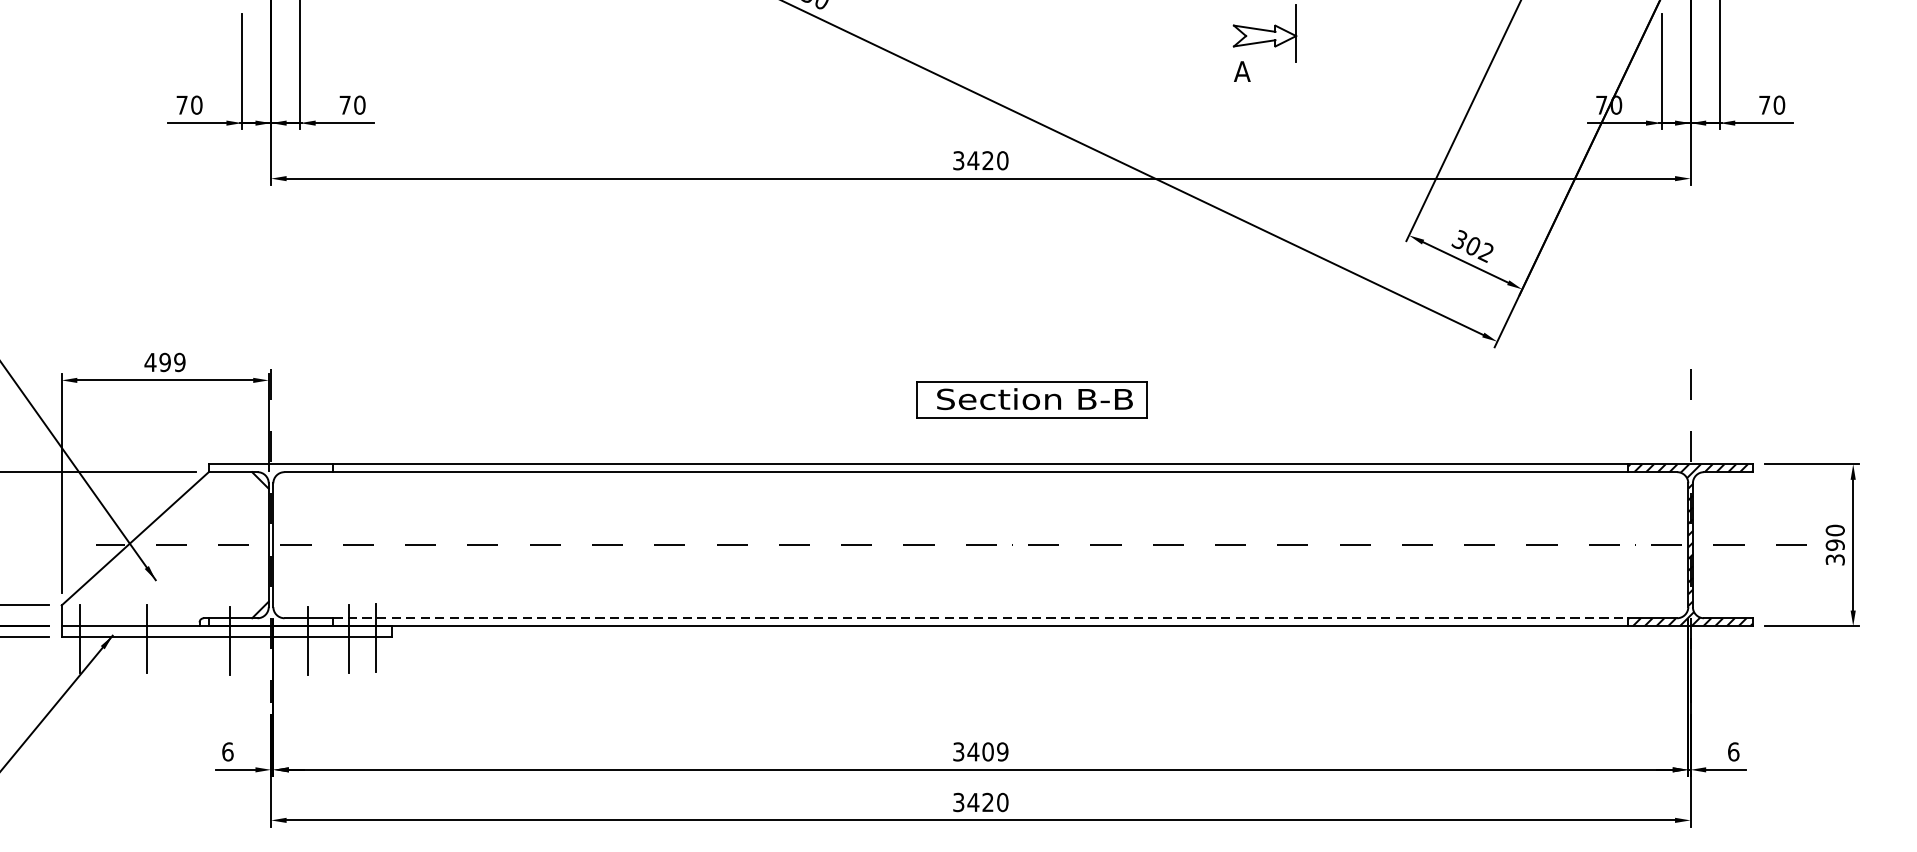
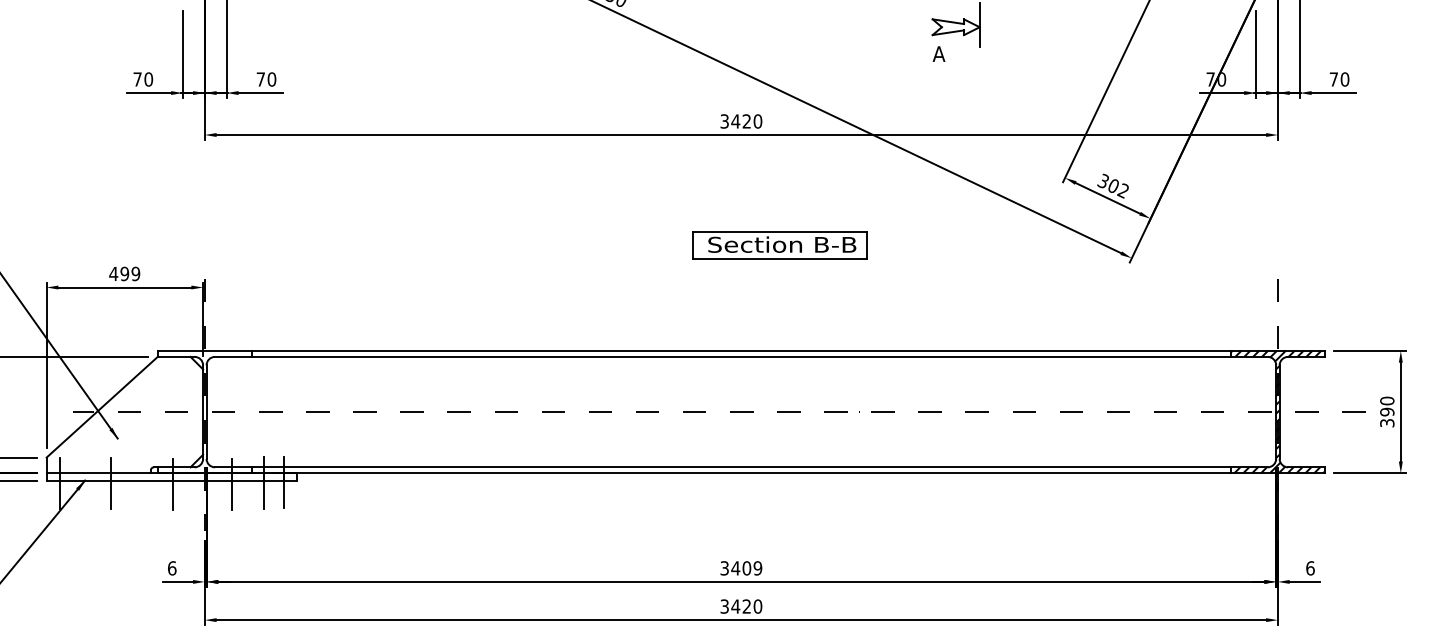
part: (1031, 400) -> (779, 245), moved
line: (980, 618) -> (741, 467), dashed -> solid

